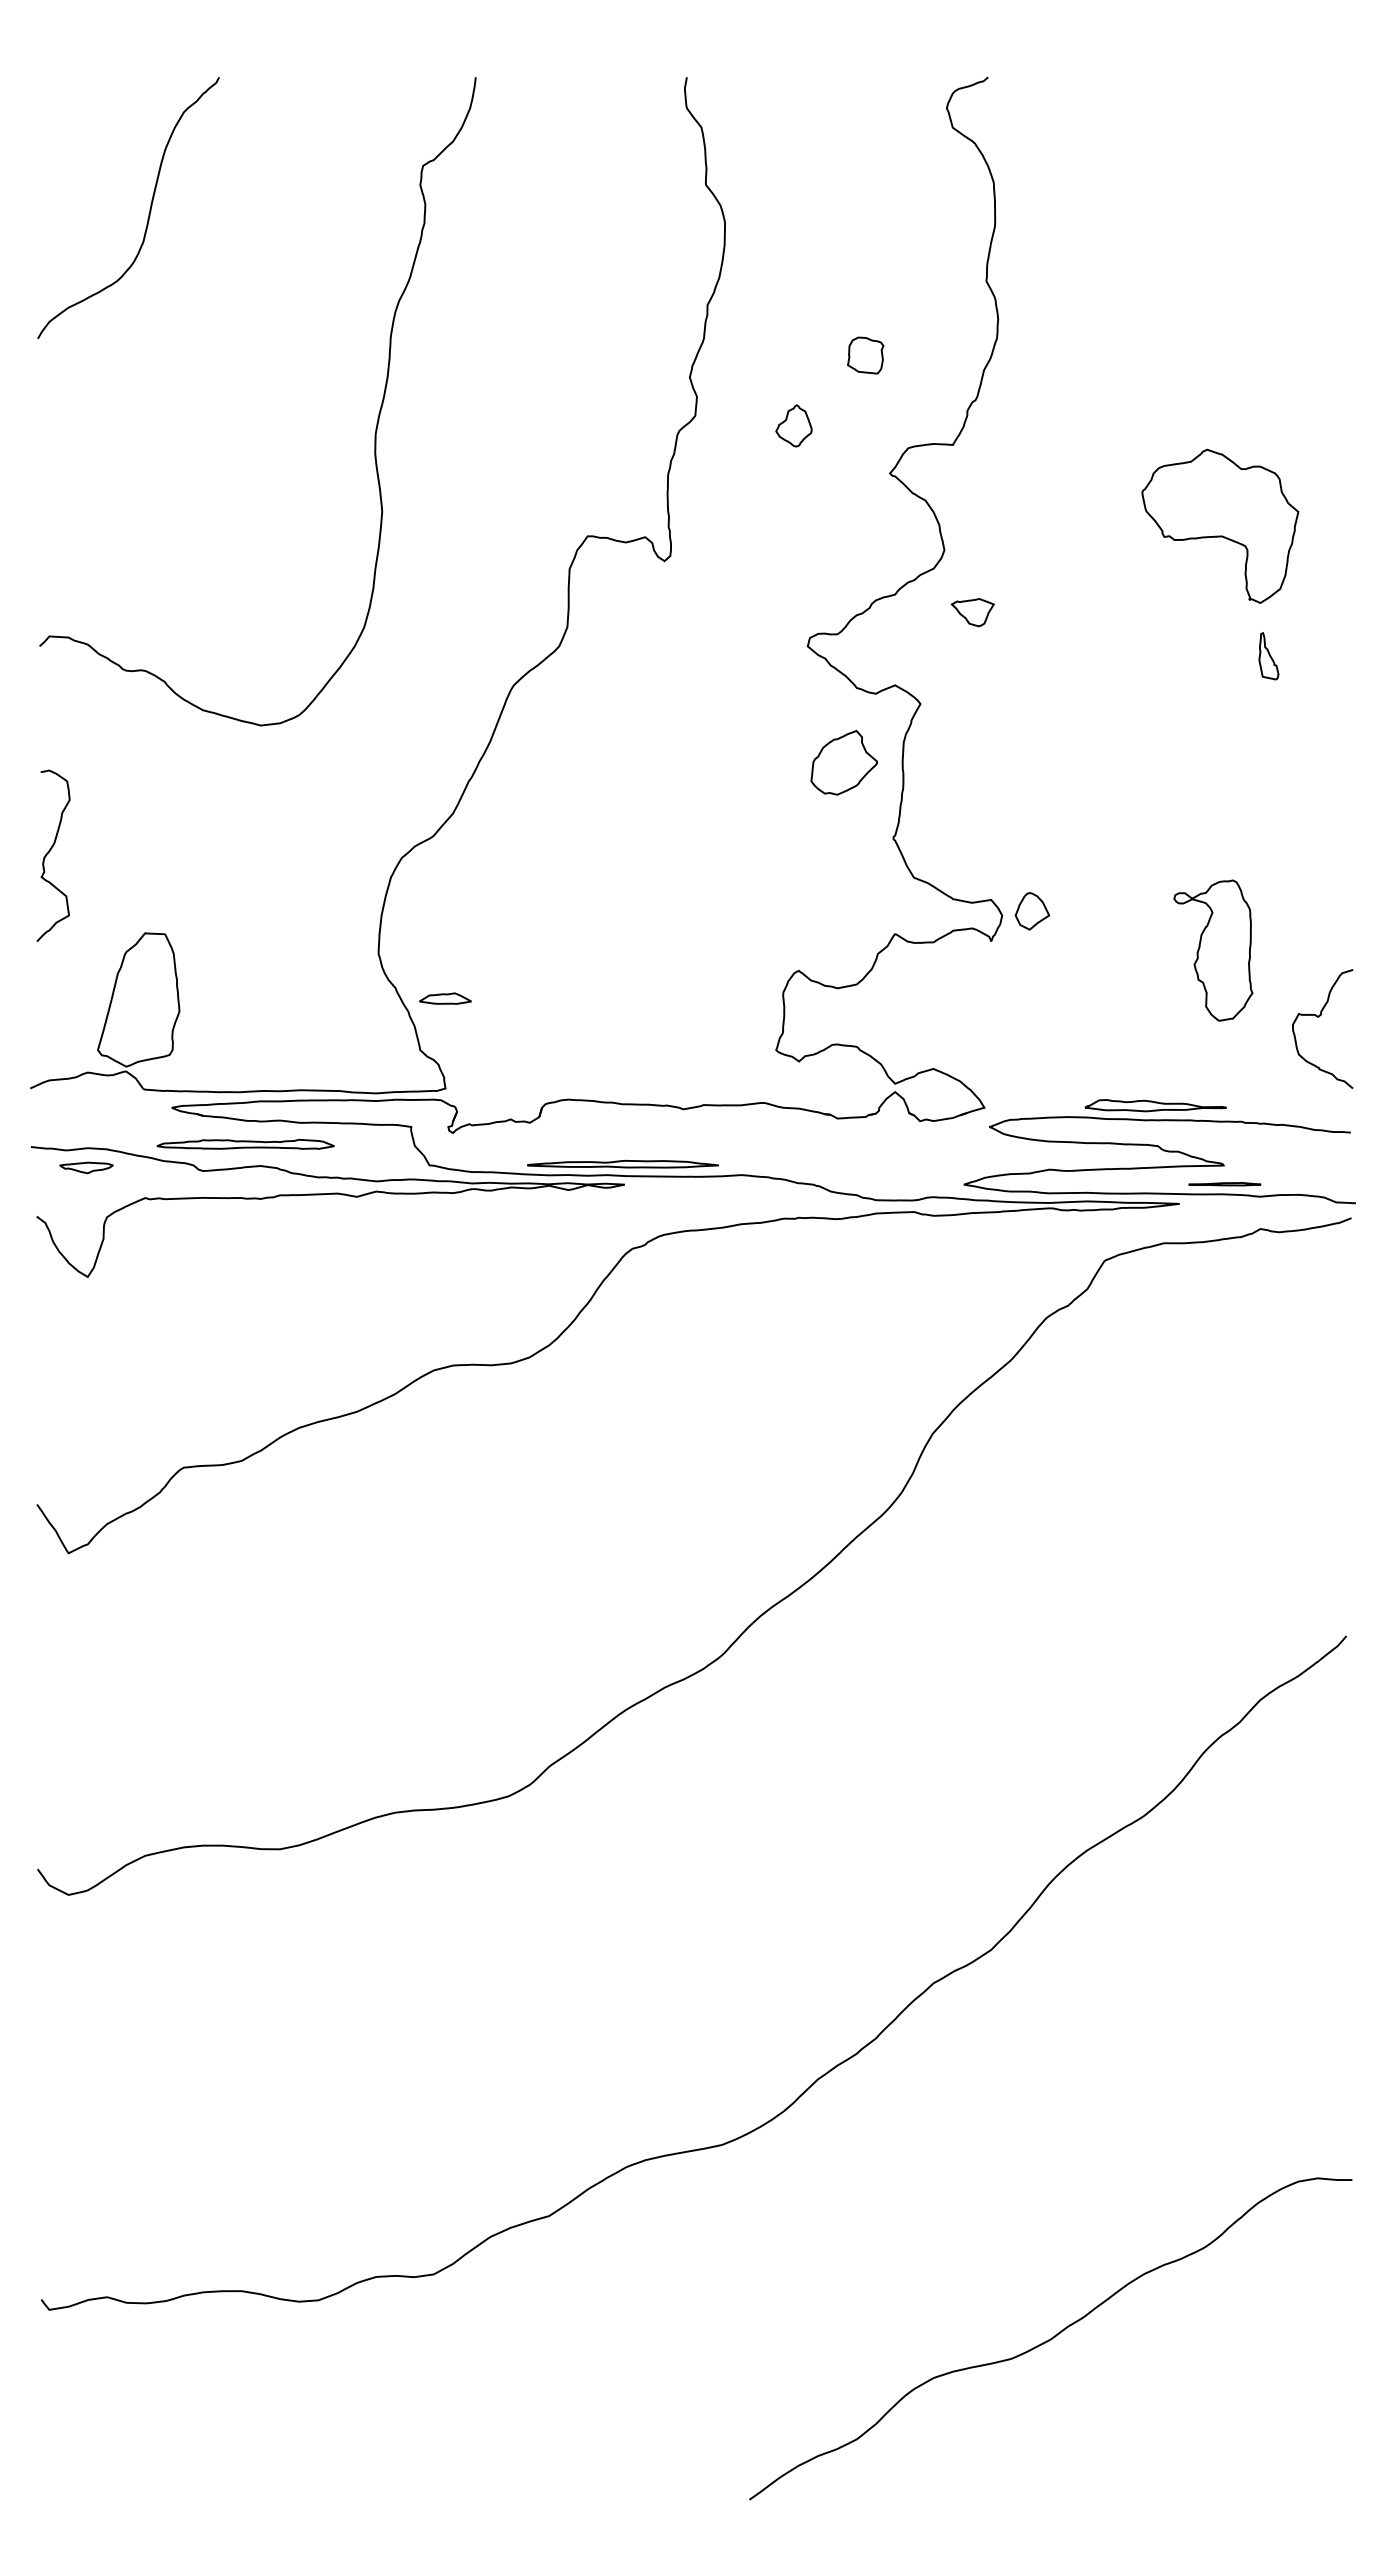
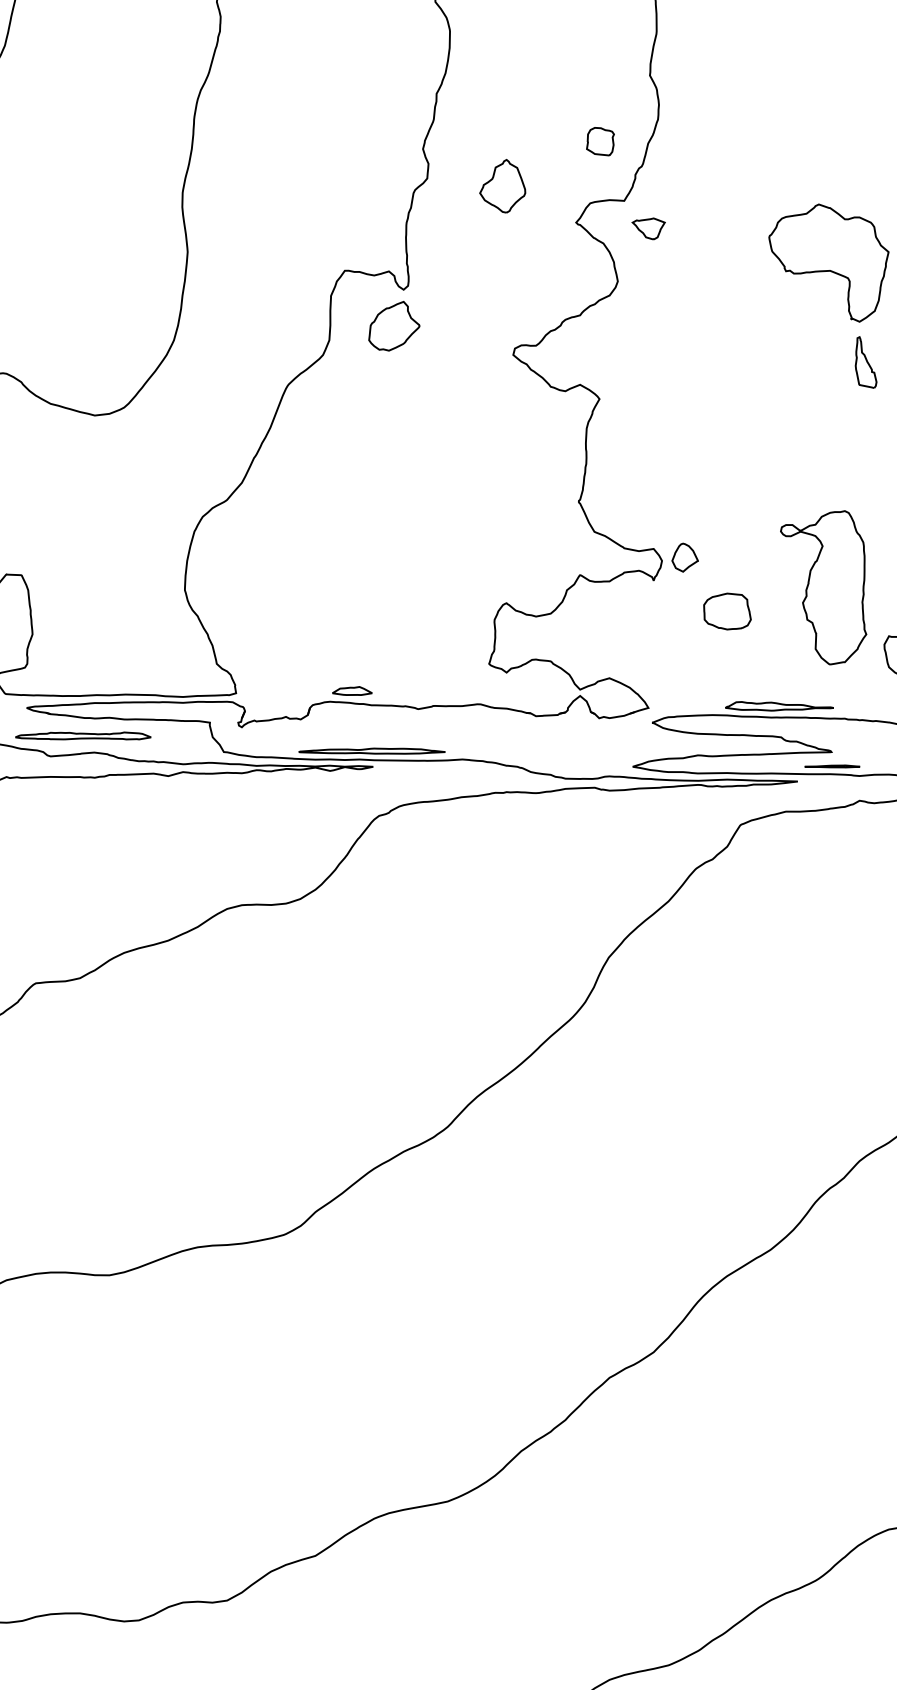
part: (865, 355) -> (600, 141), moved
part: (793, 425) -> (502, 185), size x1.67
part: (972, 612) -> (648, 228), moved
part: (1268, 656) -> (865, 362), size x1.43
part: (843, 762) -> (393, 325), moved
part: (1213, 950) -> (823, 587), size x1.43
part: (1087, 981) -> (727, 611), added
part: (445, 998) -> (352, 690), moved

